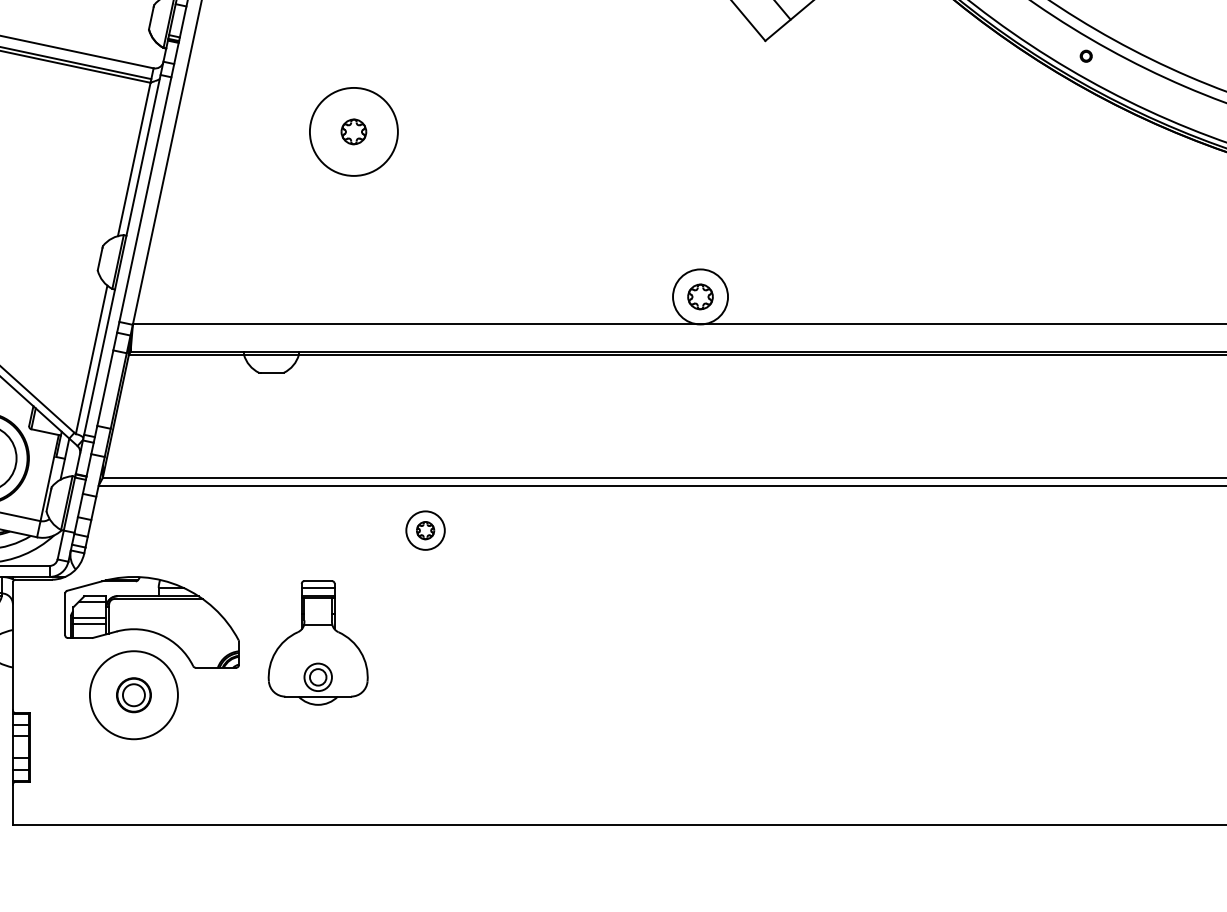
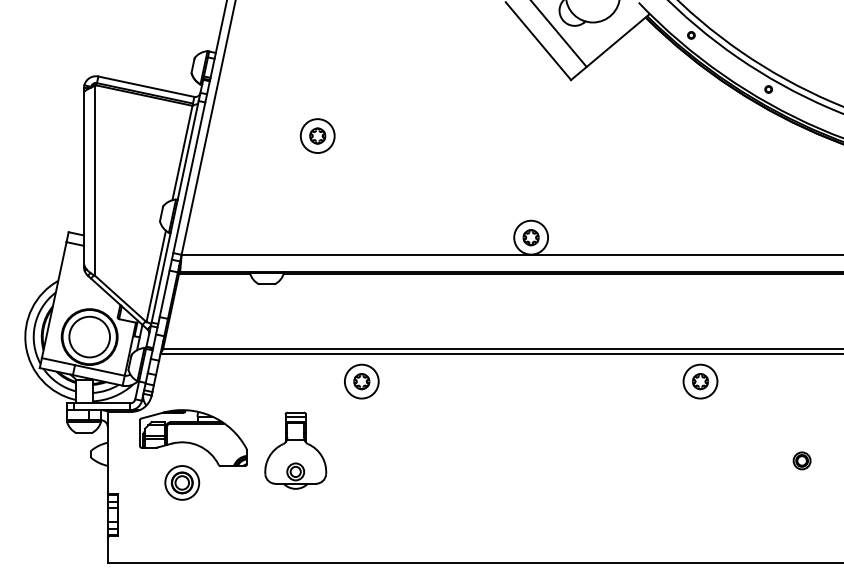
circle: (353, 132) -> (317, 136), size x0.62
part: (425, 530) -> (361, 381), size x1.43
part: (975, 530) -> (700, 381), added
part: (1139, 658) -> (801, 460), added
circle: (134, 694) -> (182, 482), size x0.62

